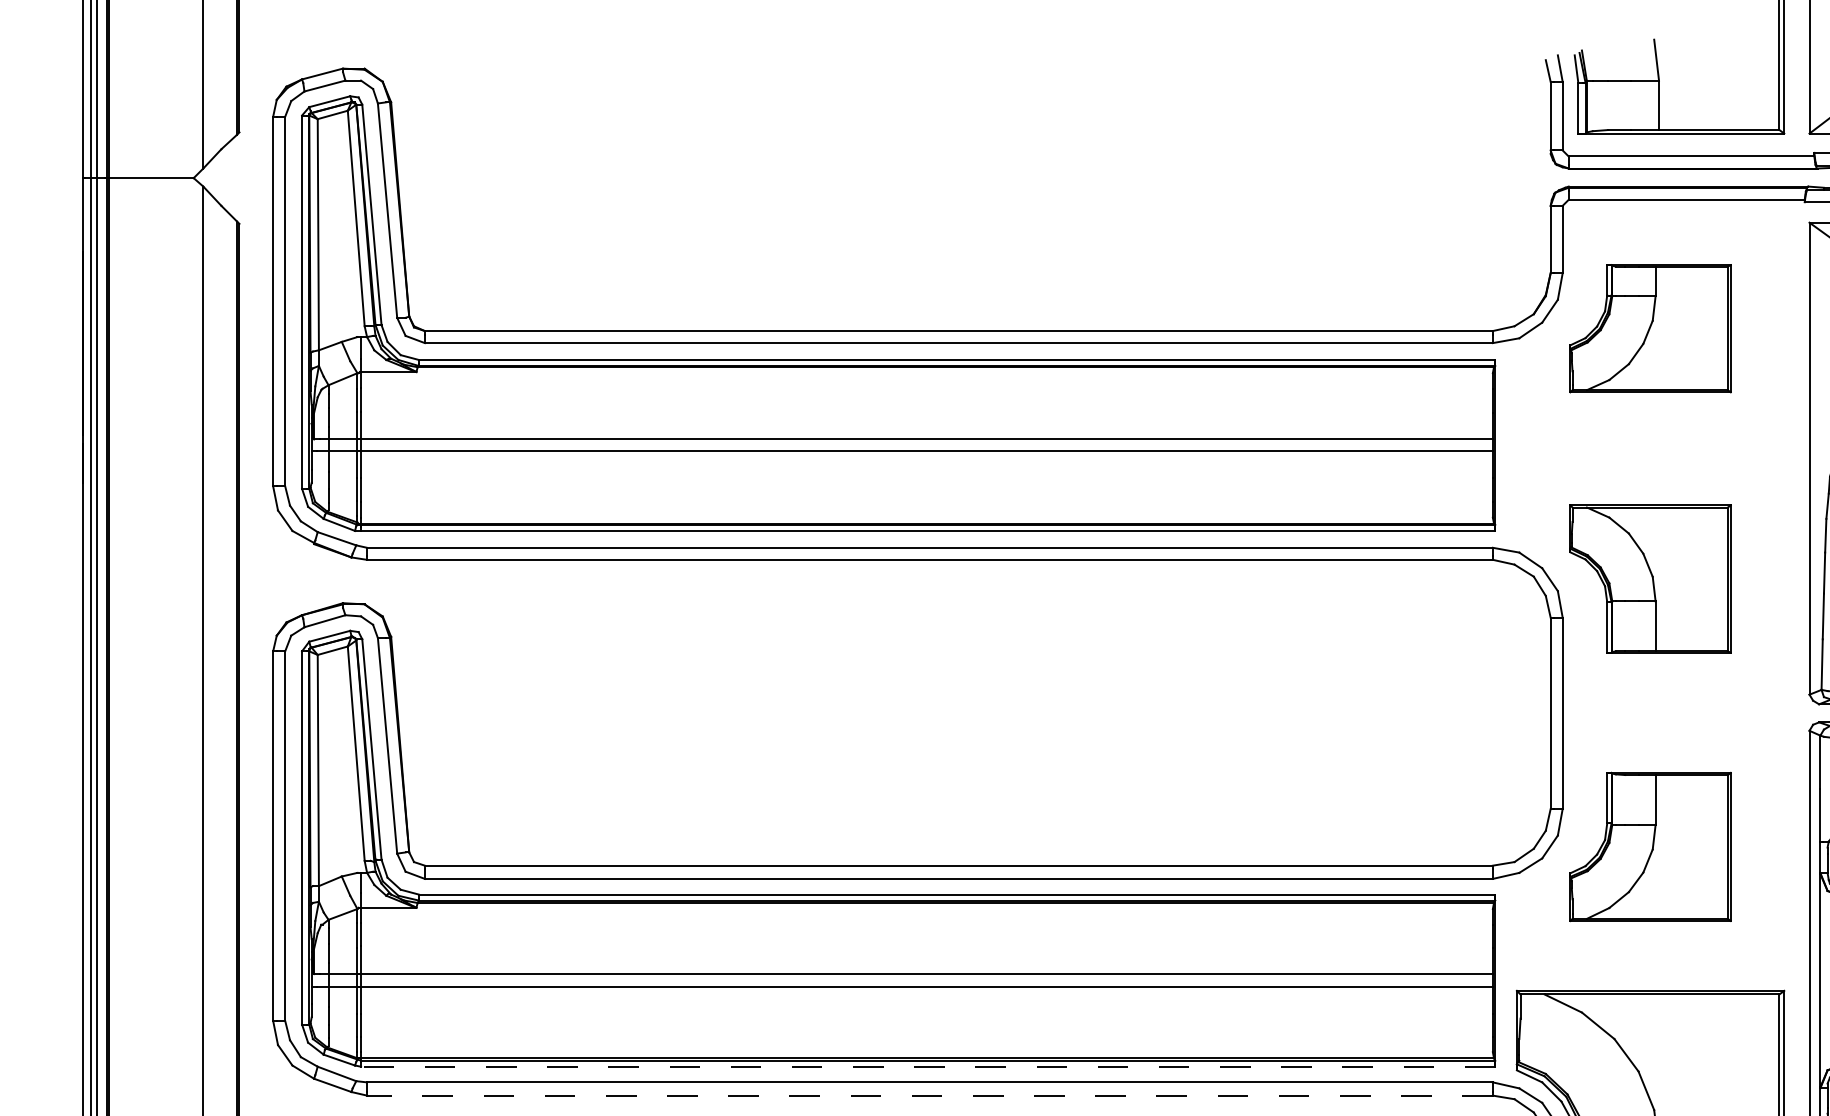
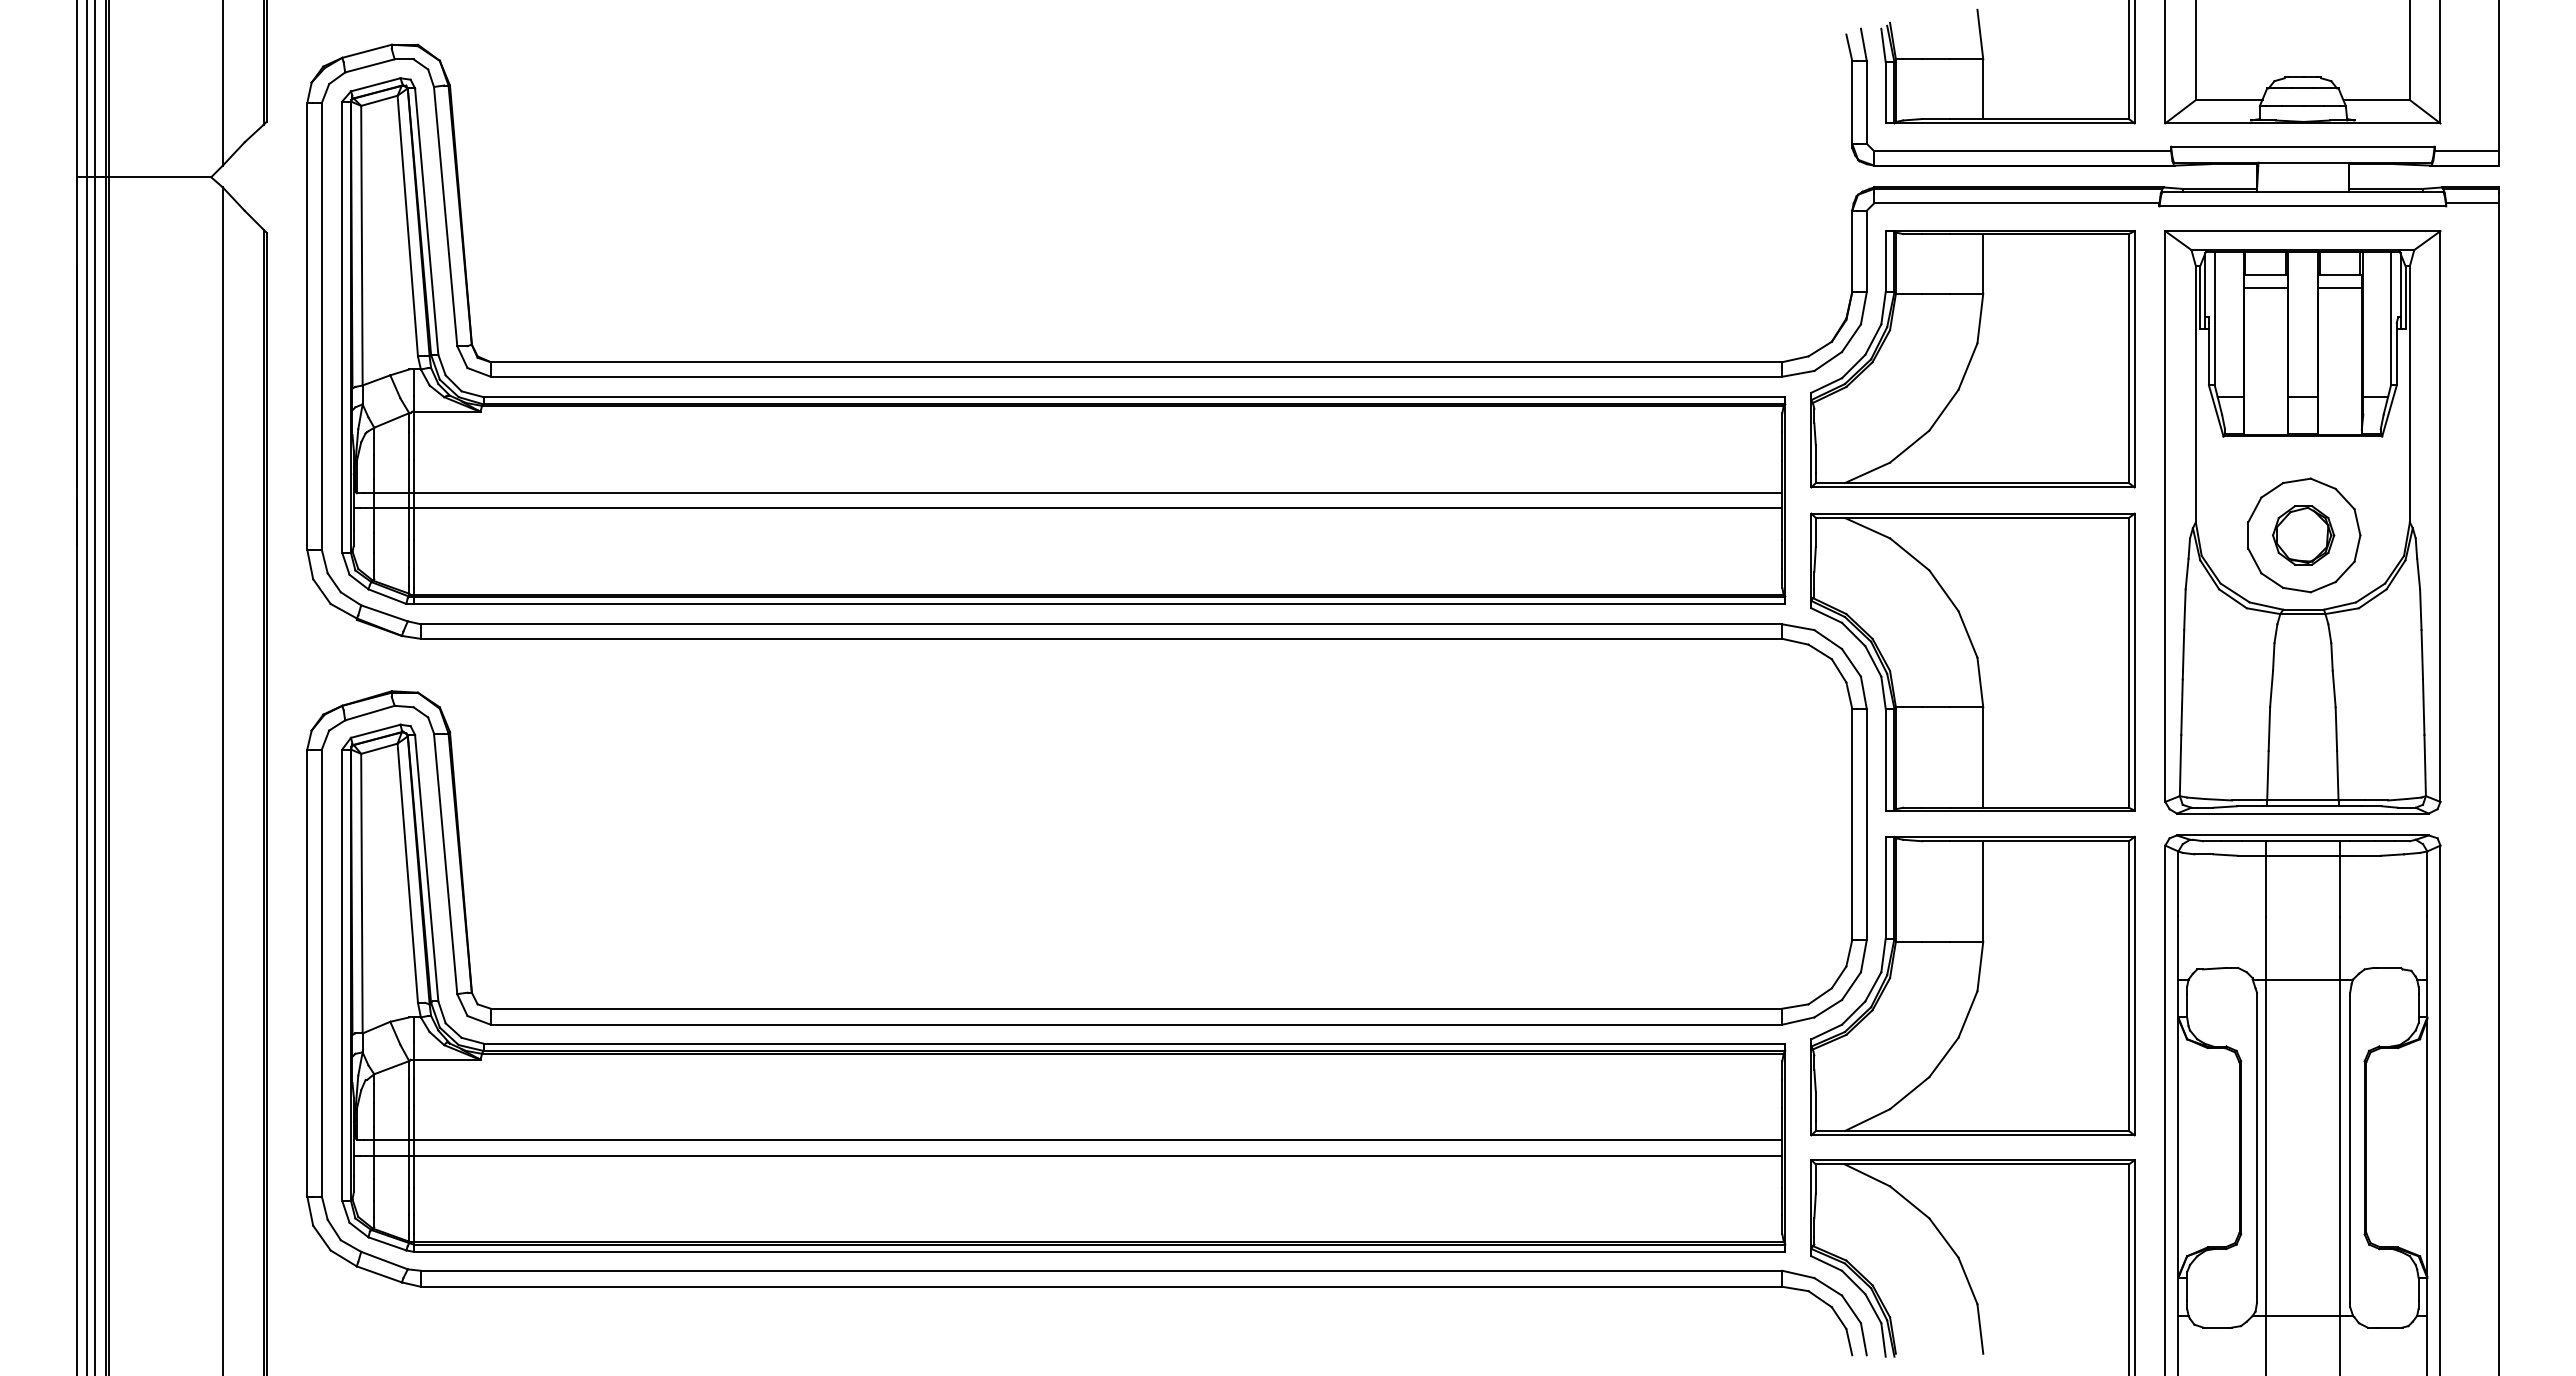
part: (1650, 328) -> (1972, 359), size x1.67
part: (1650, 578) -> (1972, 661), size x1.67
part: (1650, 846) -> (1972, 985), size x1.67
line: (928, 1066) -> (1099, 1251), dashed -> solid
line: (929, 1095) -> (1101, 1286), dashed -> solid

